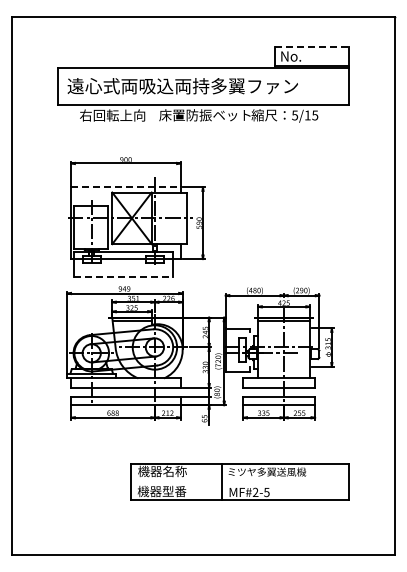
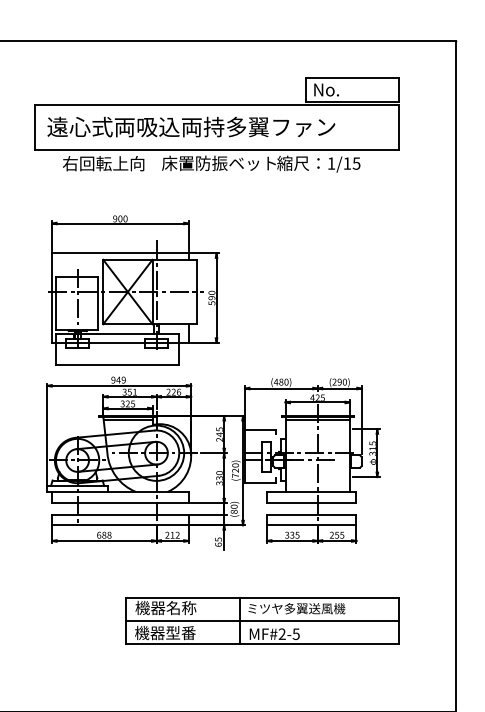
line: (312, 46) -> (353, 77), dashed -> solid
text: (295, 115) -> (331, 163), 5/15 -> 1/15
line: (126, 187) -> (121, 253), dashed -> solid
line: (124, 276) -> (118, 364), dashed -> solid
line: (239, 481) -> (262, 620), added

